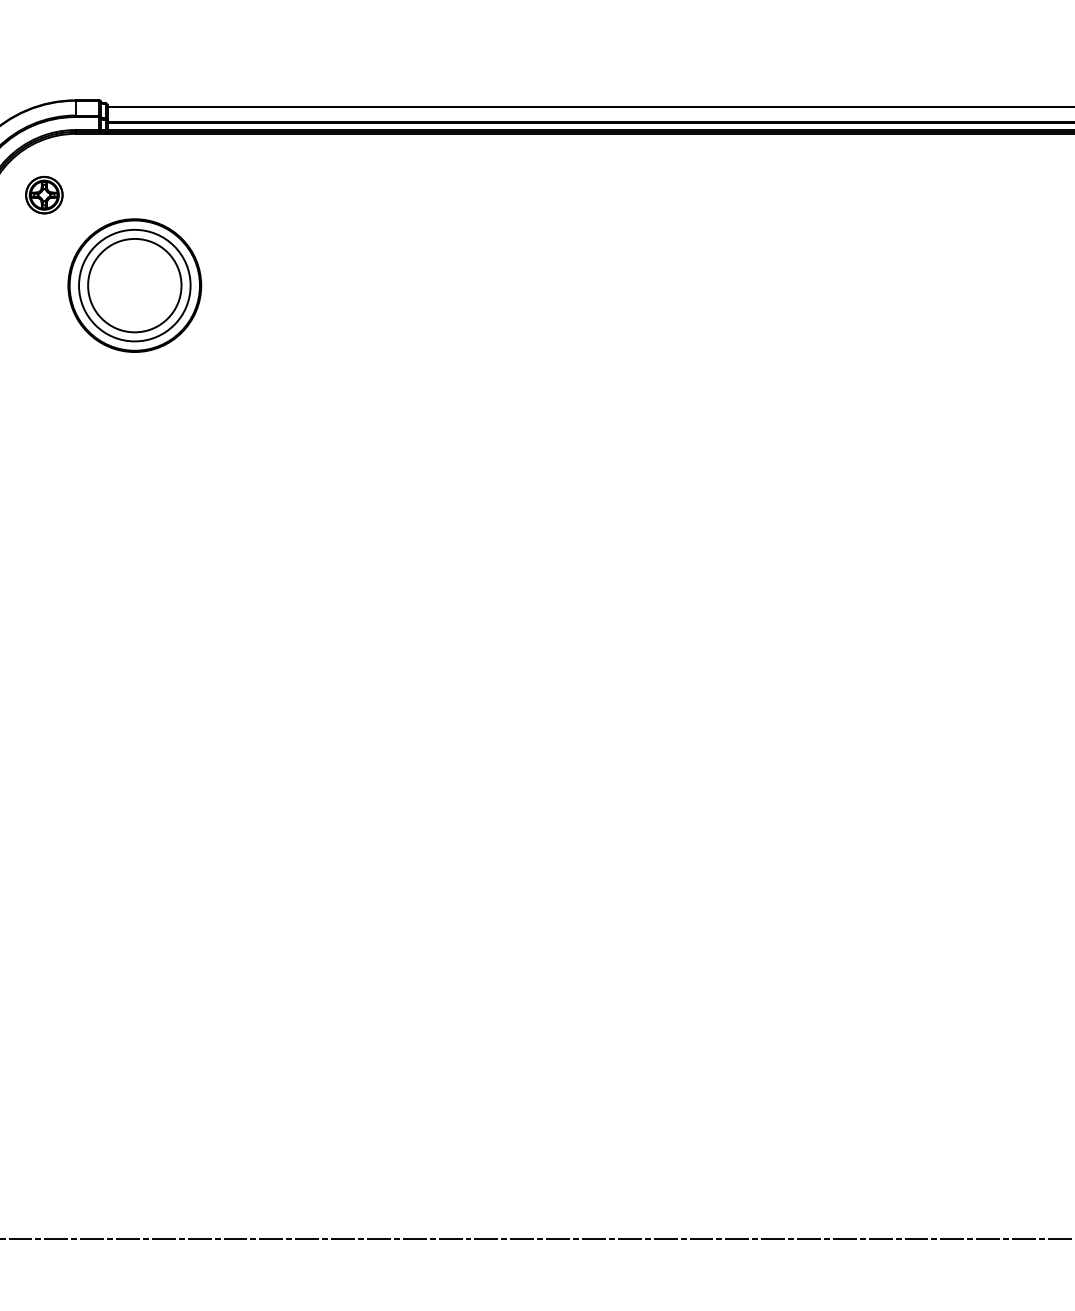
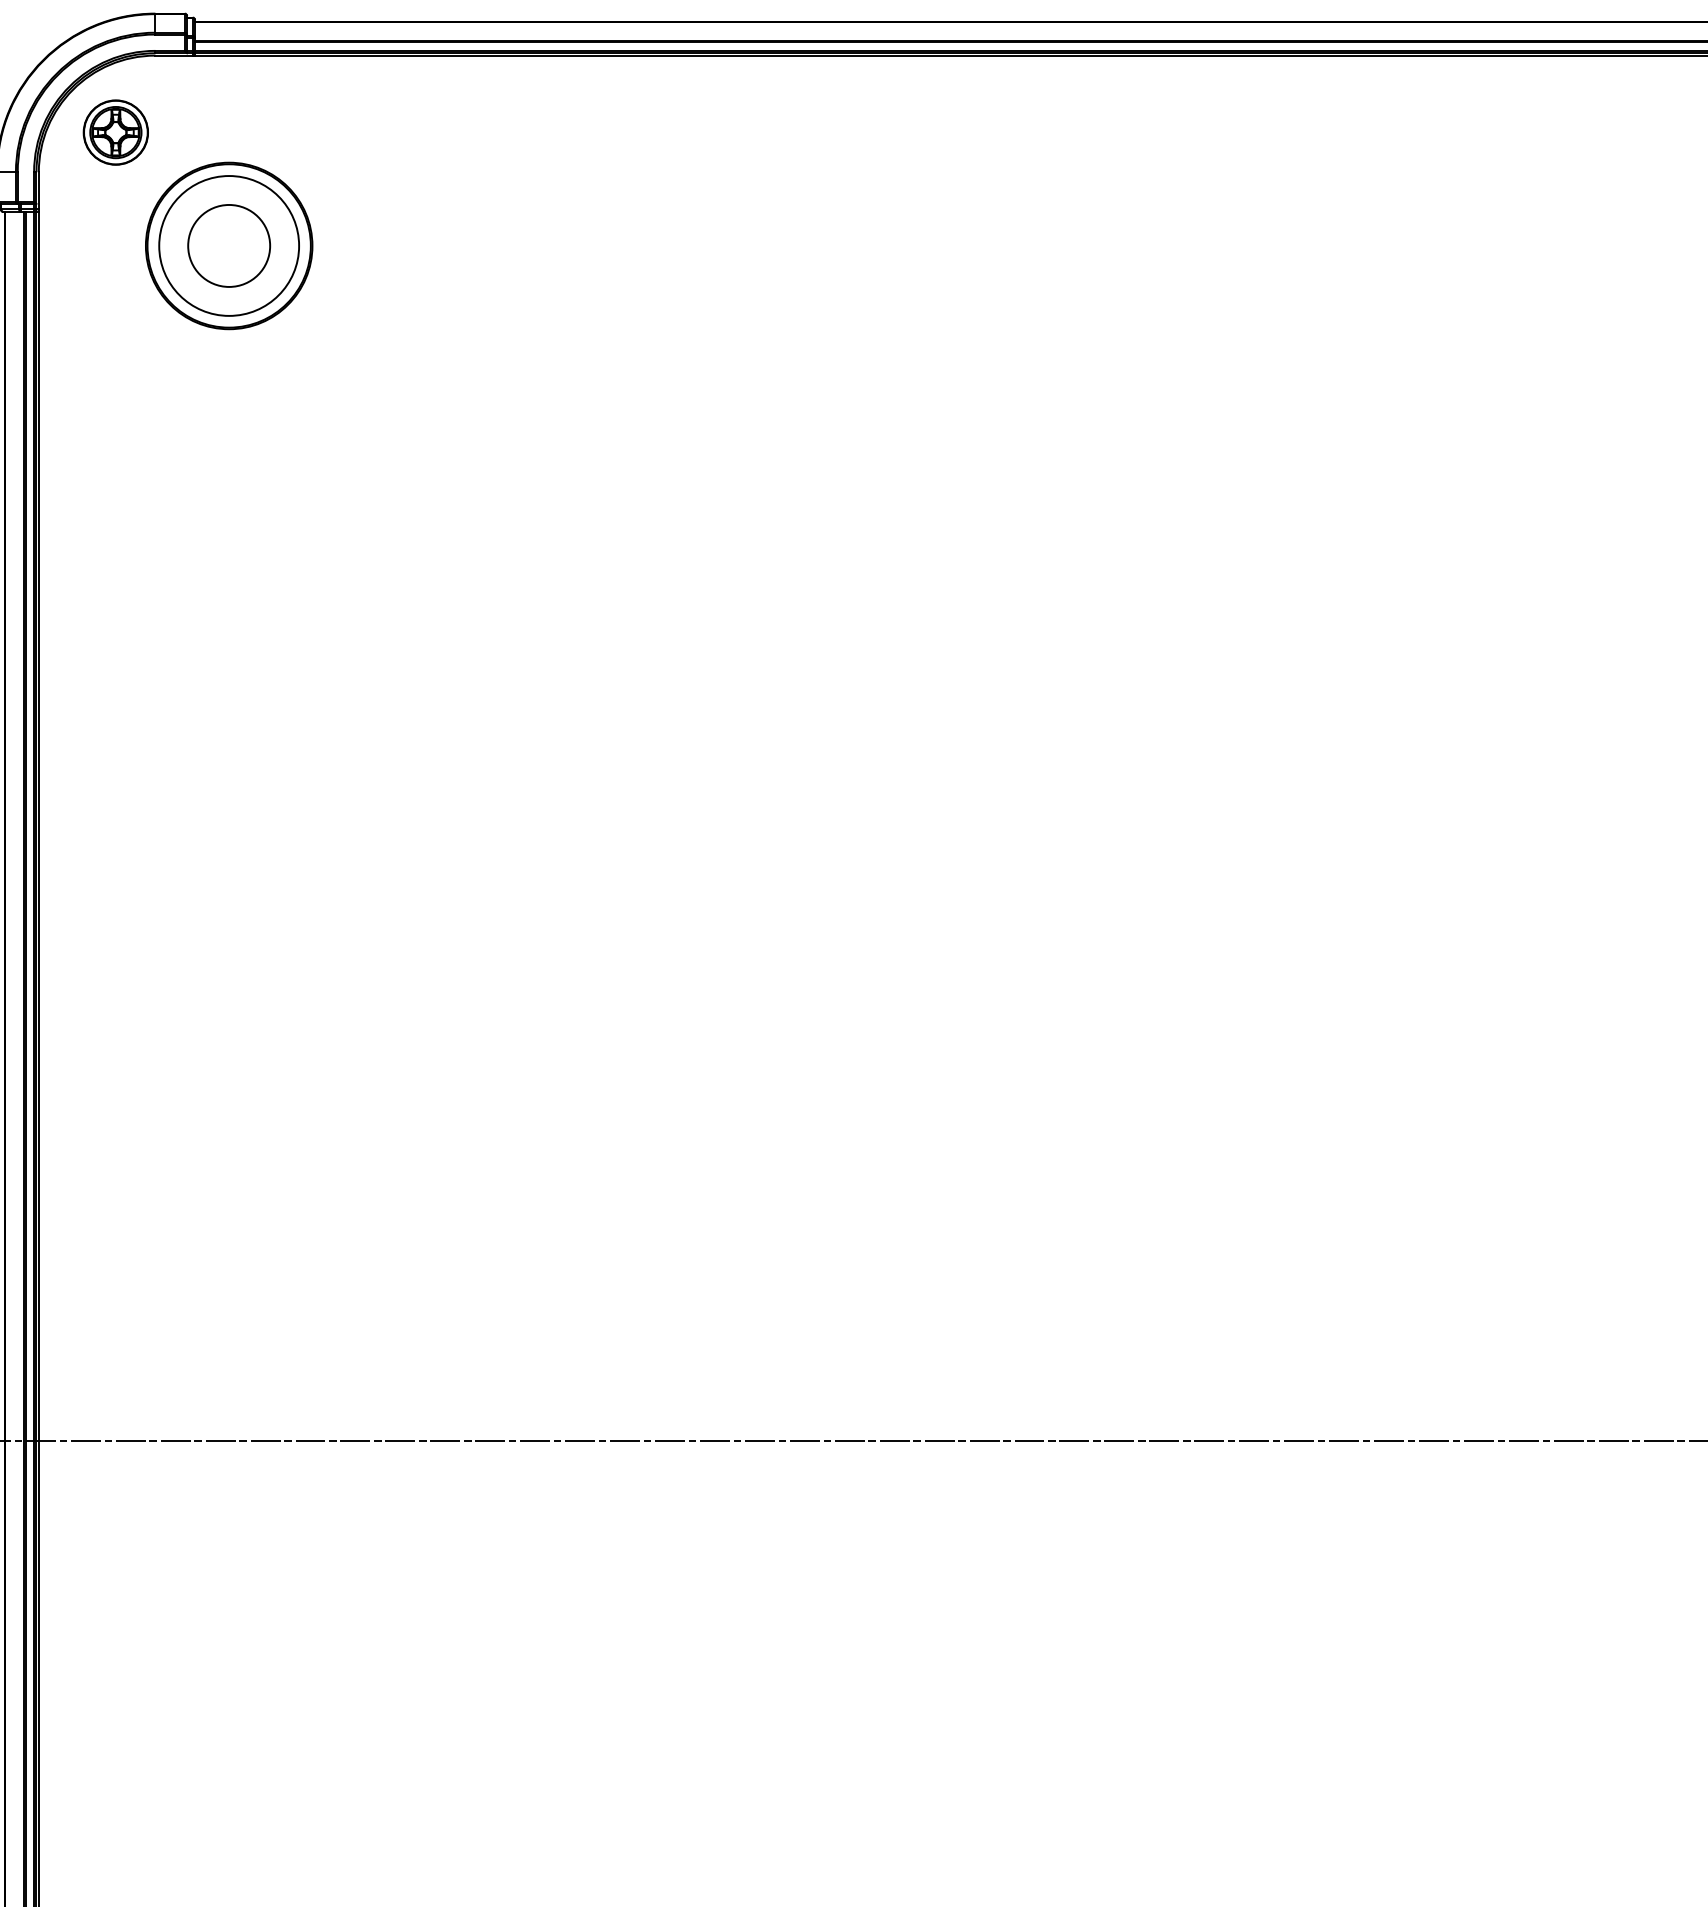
part: (44, 195) -> (115, 132), size x1.4
circle: (134, 285) -> (228, 245), size x0.7

